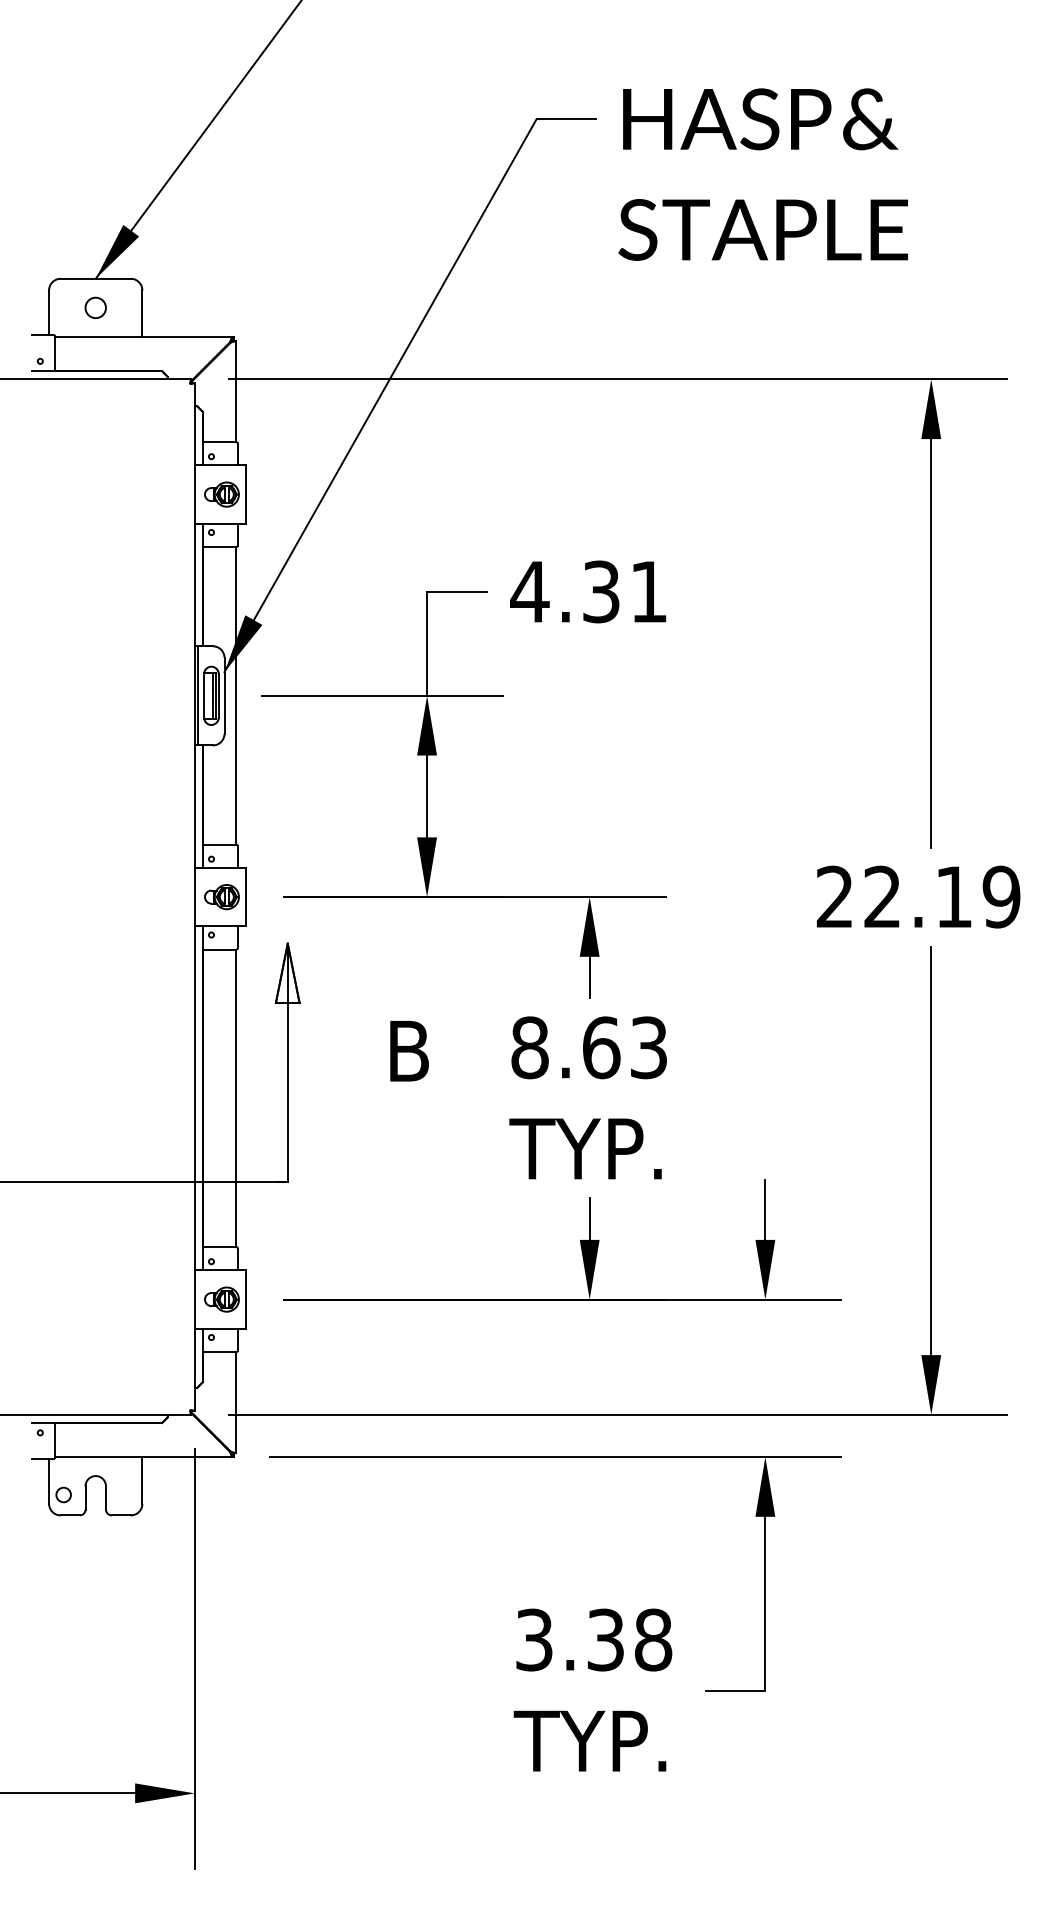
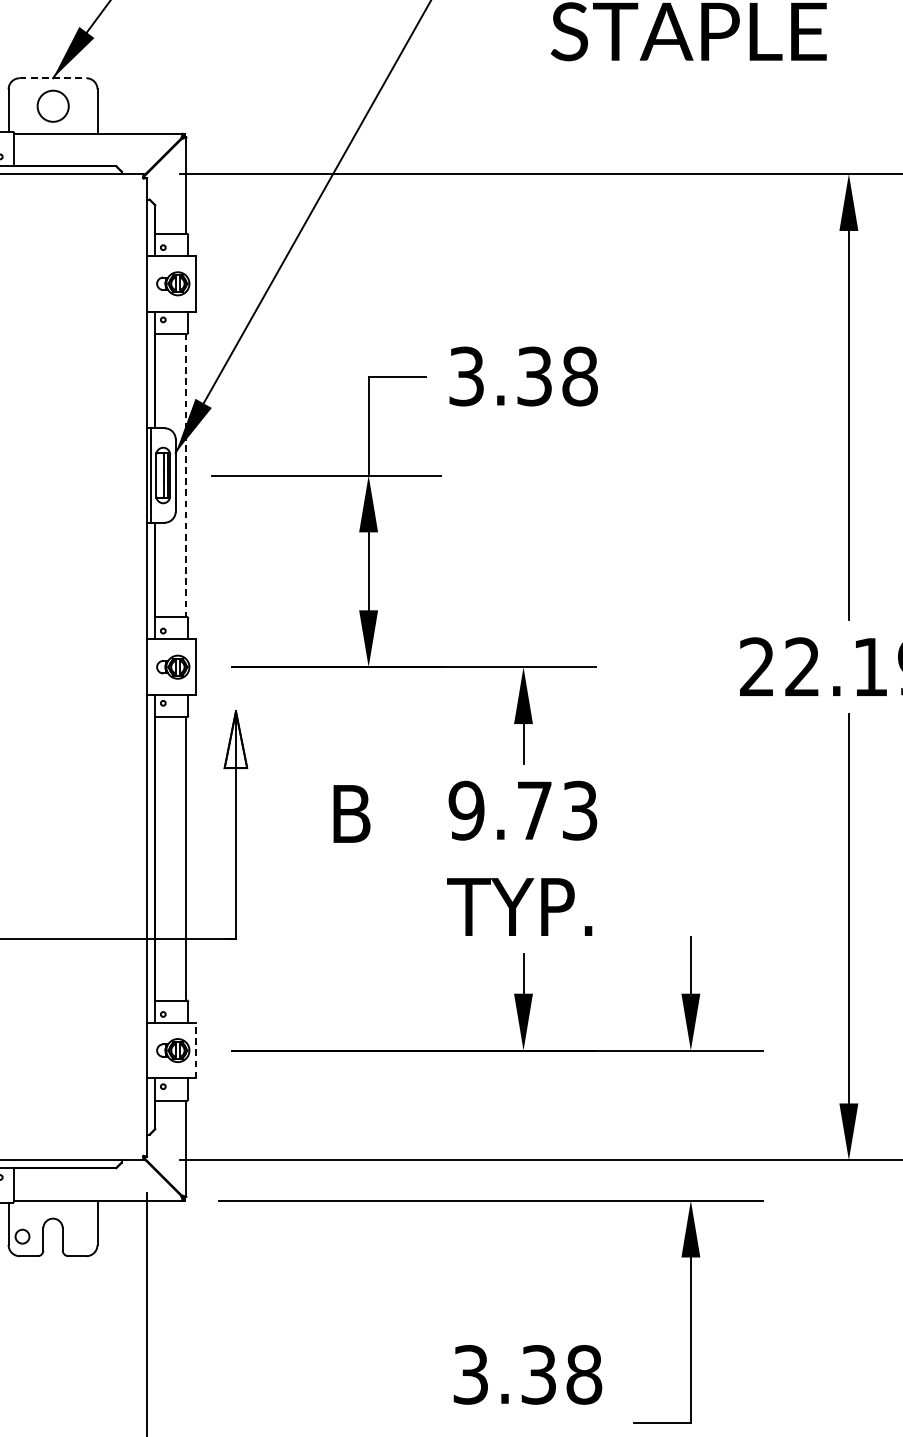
line: (96, 278) -> (53, 77), solid -> dashed
circle: (95, 307) -> (52, 105), size x1.6
text: (588, 591) -> (522, 376), 4.31 -> 3.38
line: (235, 695) -> (186, 475), solid -> dashed
text: (565, 1047) -> (500, 810), 8.63 -> 9.73
line: (245, 1299) -> (195, 1050), solid -> dashed

